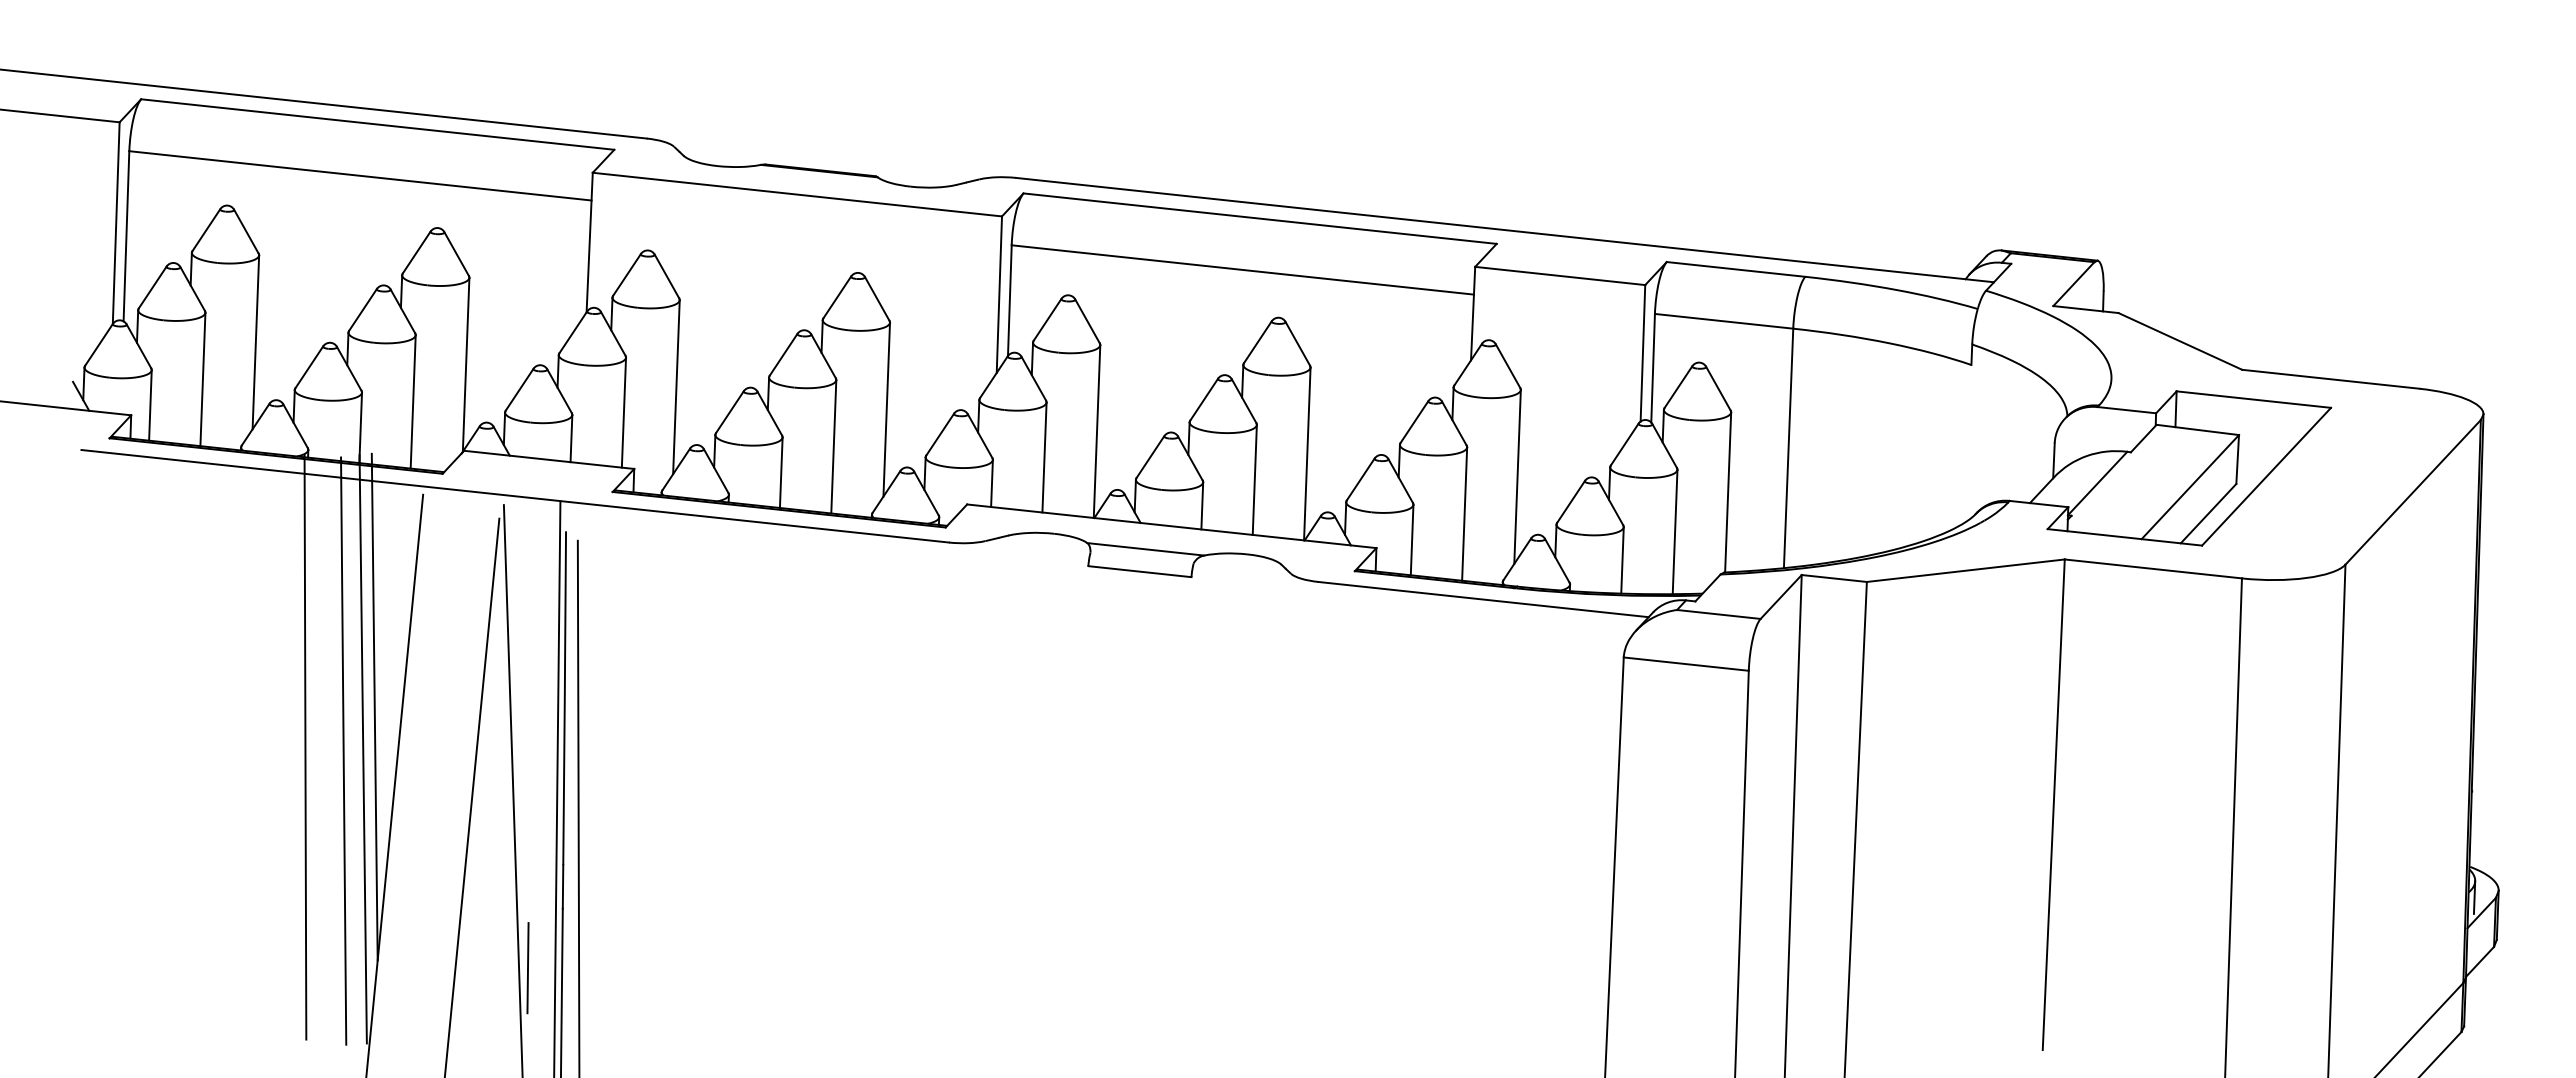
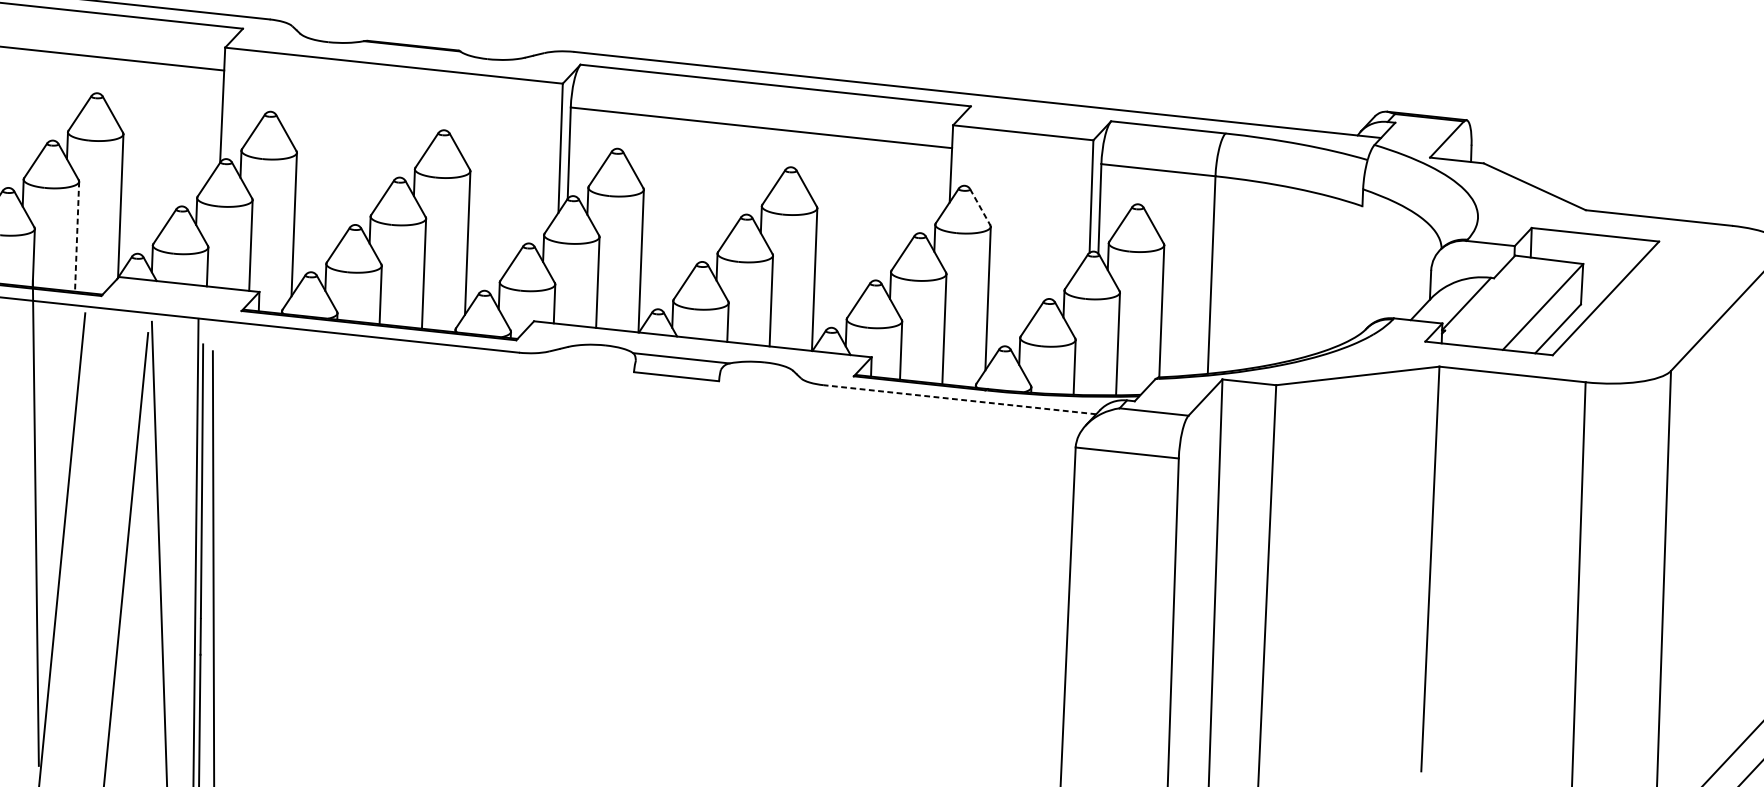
line: (1508, 366) -> (980, 207), solid -> dashed
line: (413, 401) -> (77, 236), solid -> dashed
line: (1483, 599) -> (959, 399), solid -> dashed
line: (374, 706) -> (45, 487), removed
line: (343, 750) -> (19, 524), removed
line: (527, 968) -> (171, 704), removed

